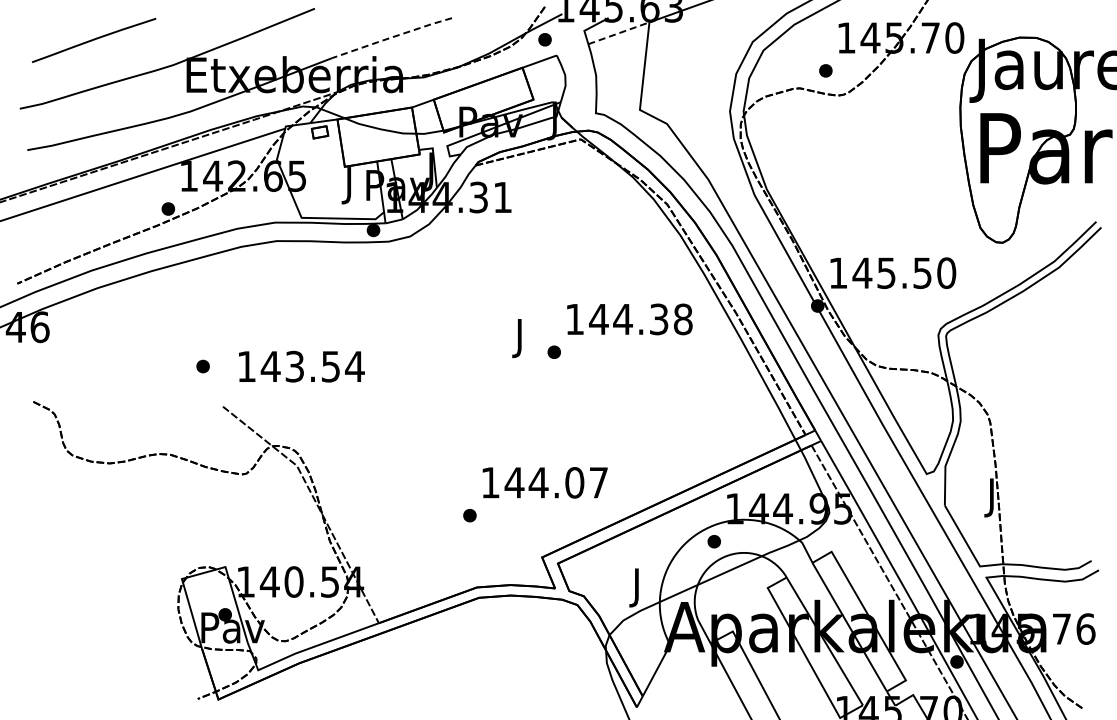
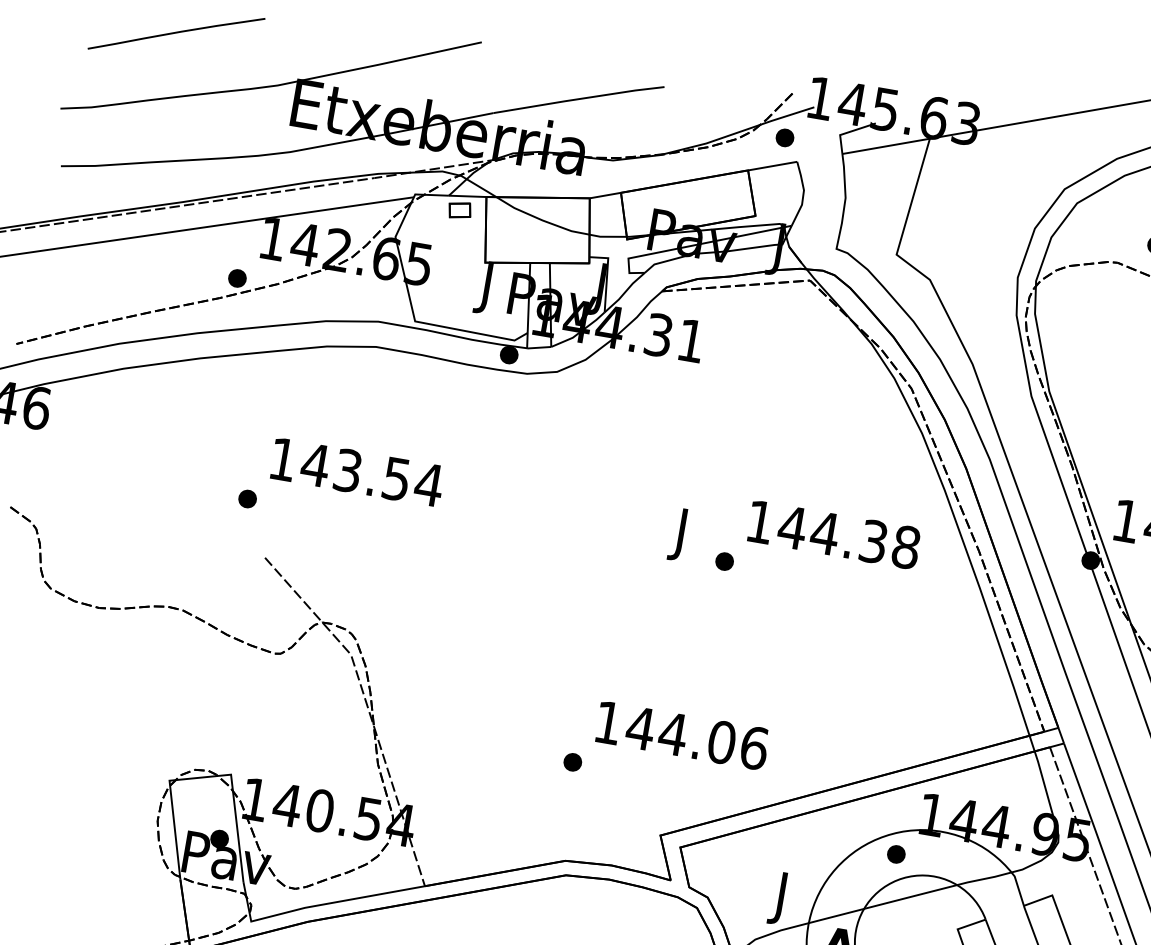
line: (619, 33) -> (886, 146), dashed -> solid
line: (392, 37) -> (579, 99), dashed -> solid
text: (301, 366) -> (357, 472), moved
text: (598, 482) -> (753, 747), 144.07 -> 144.06

